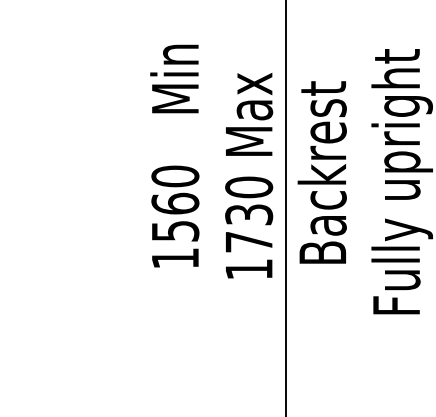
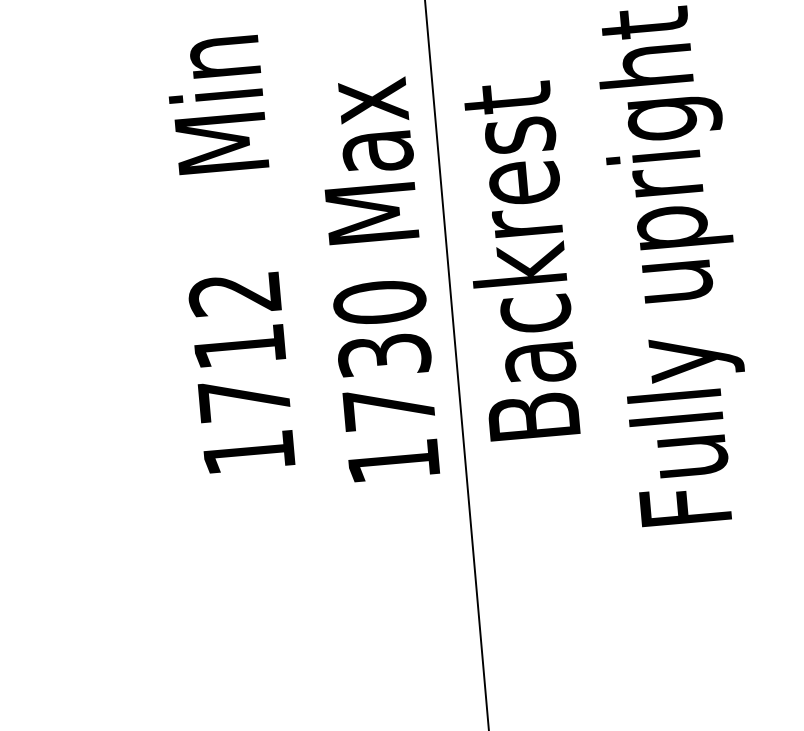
text: (175, 203) -> (239, 346), 1560 -> 1712

